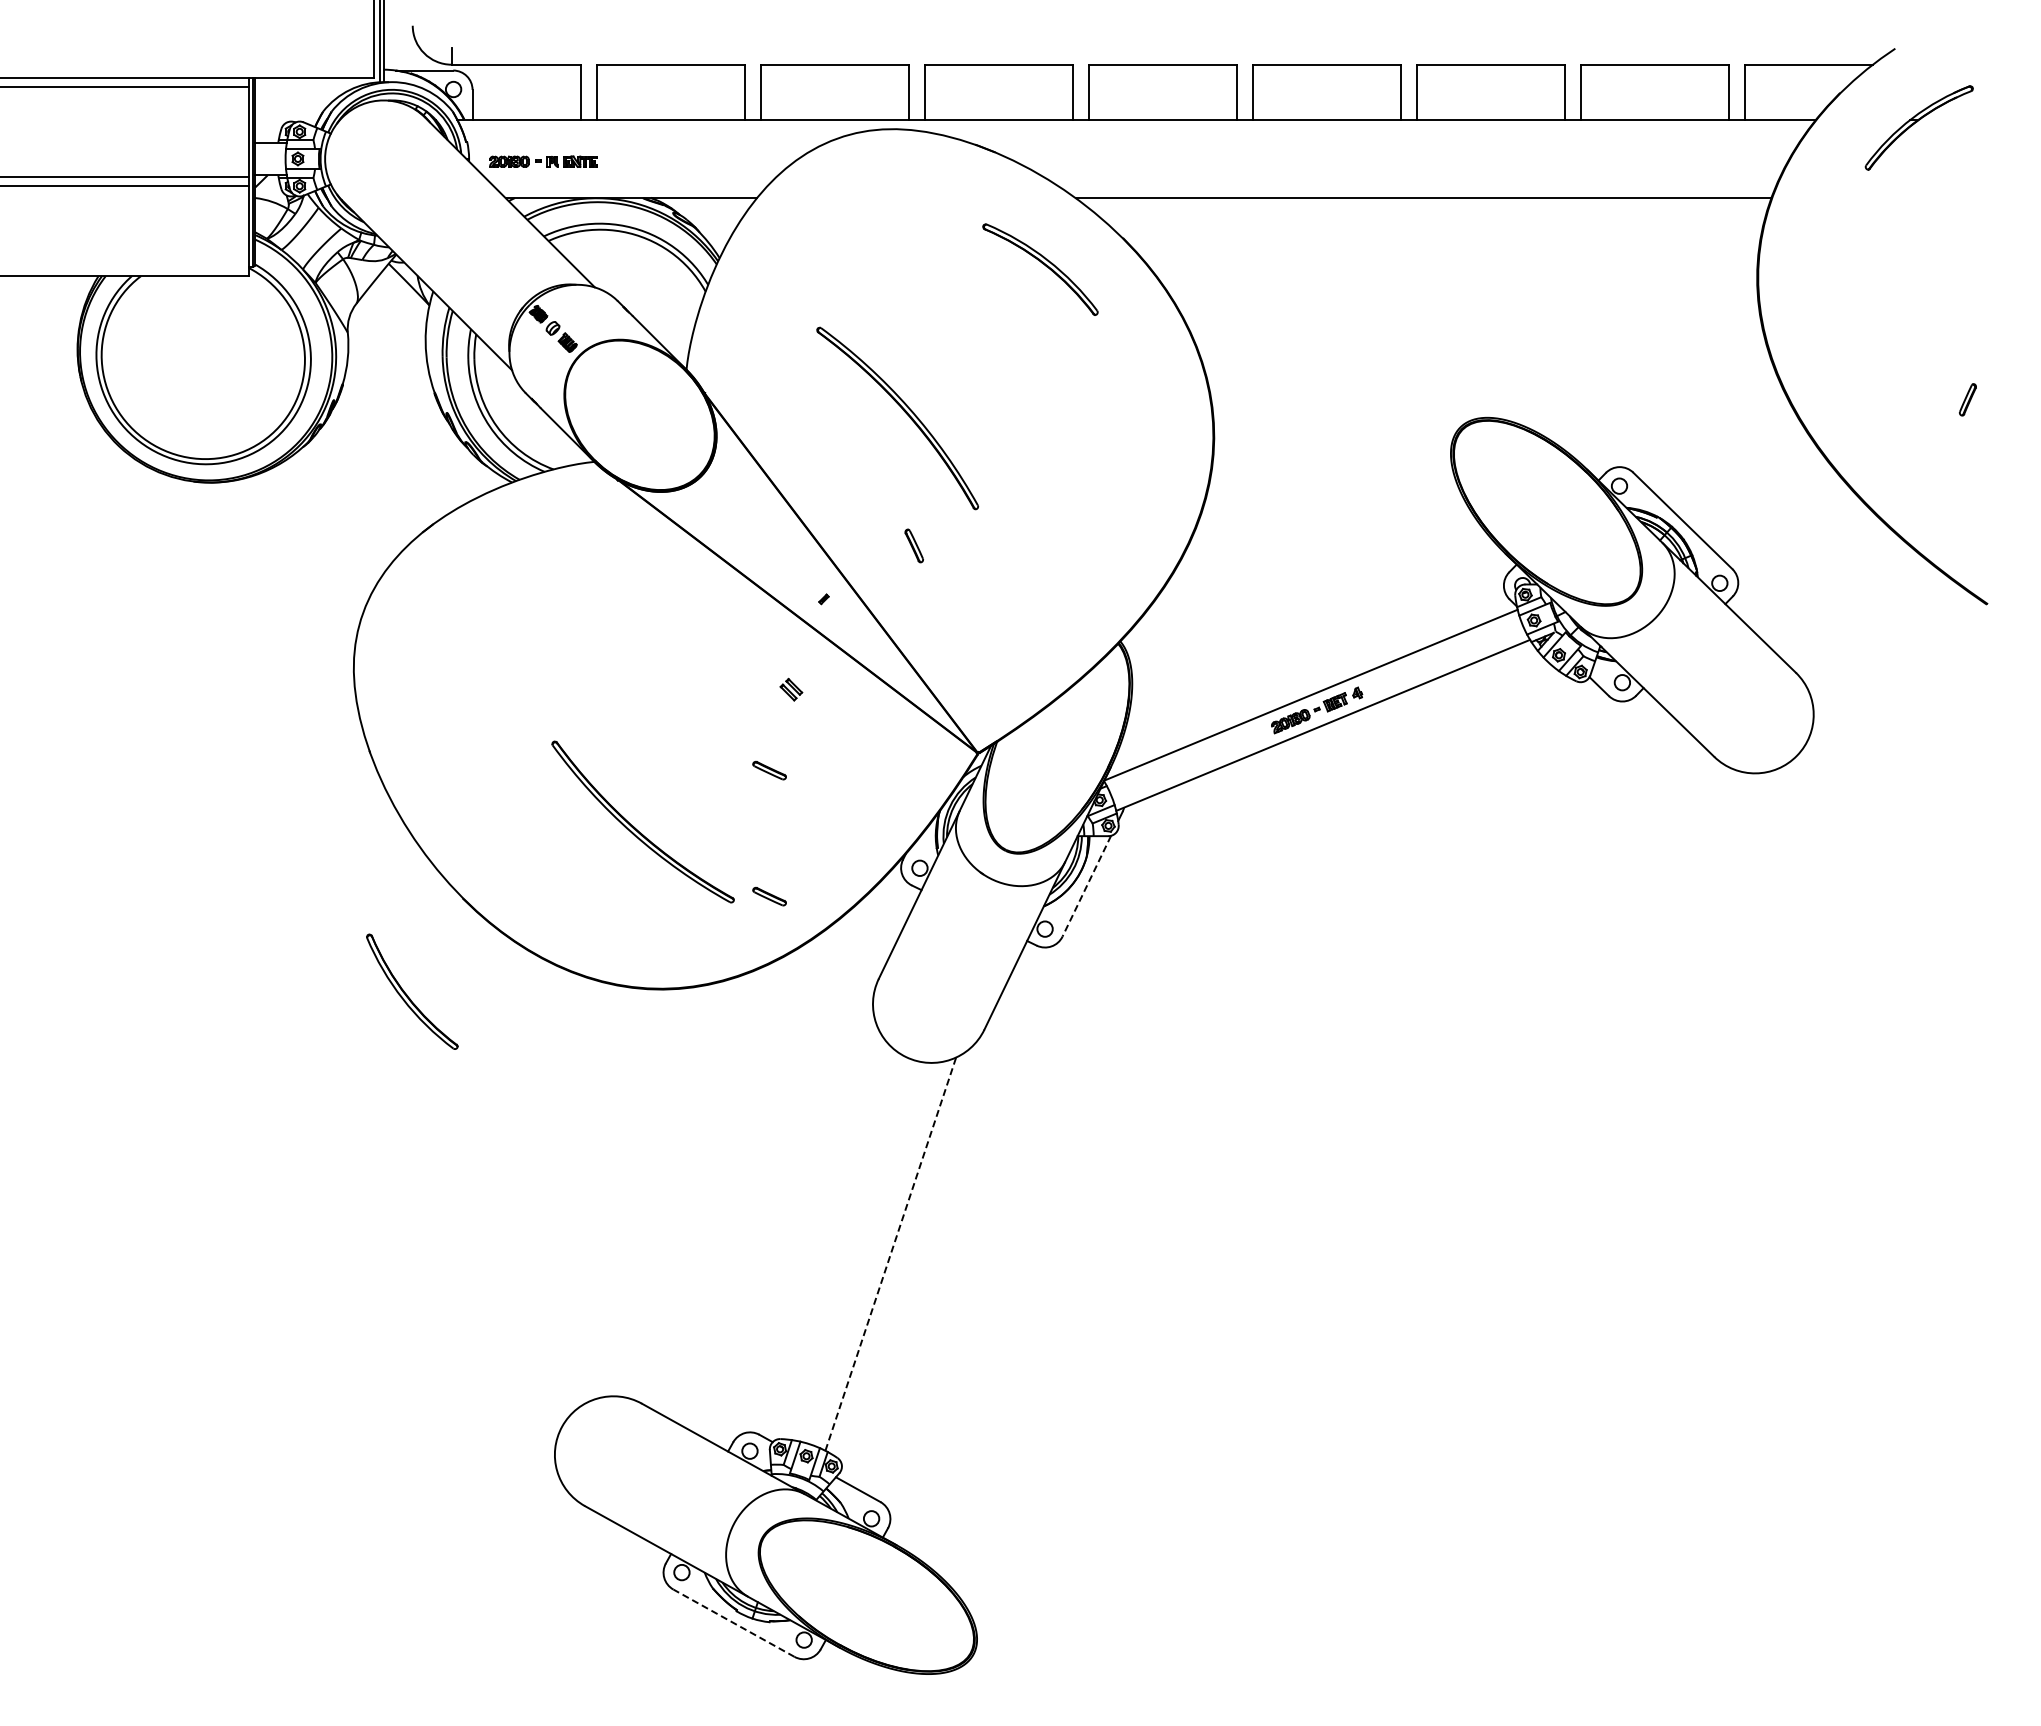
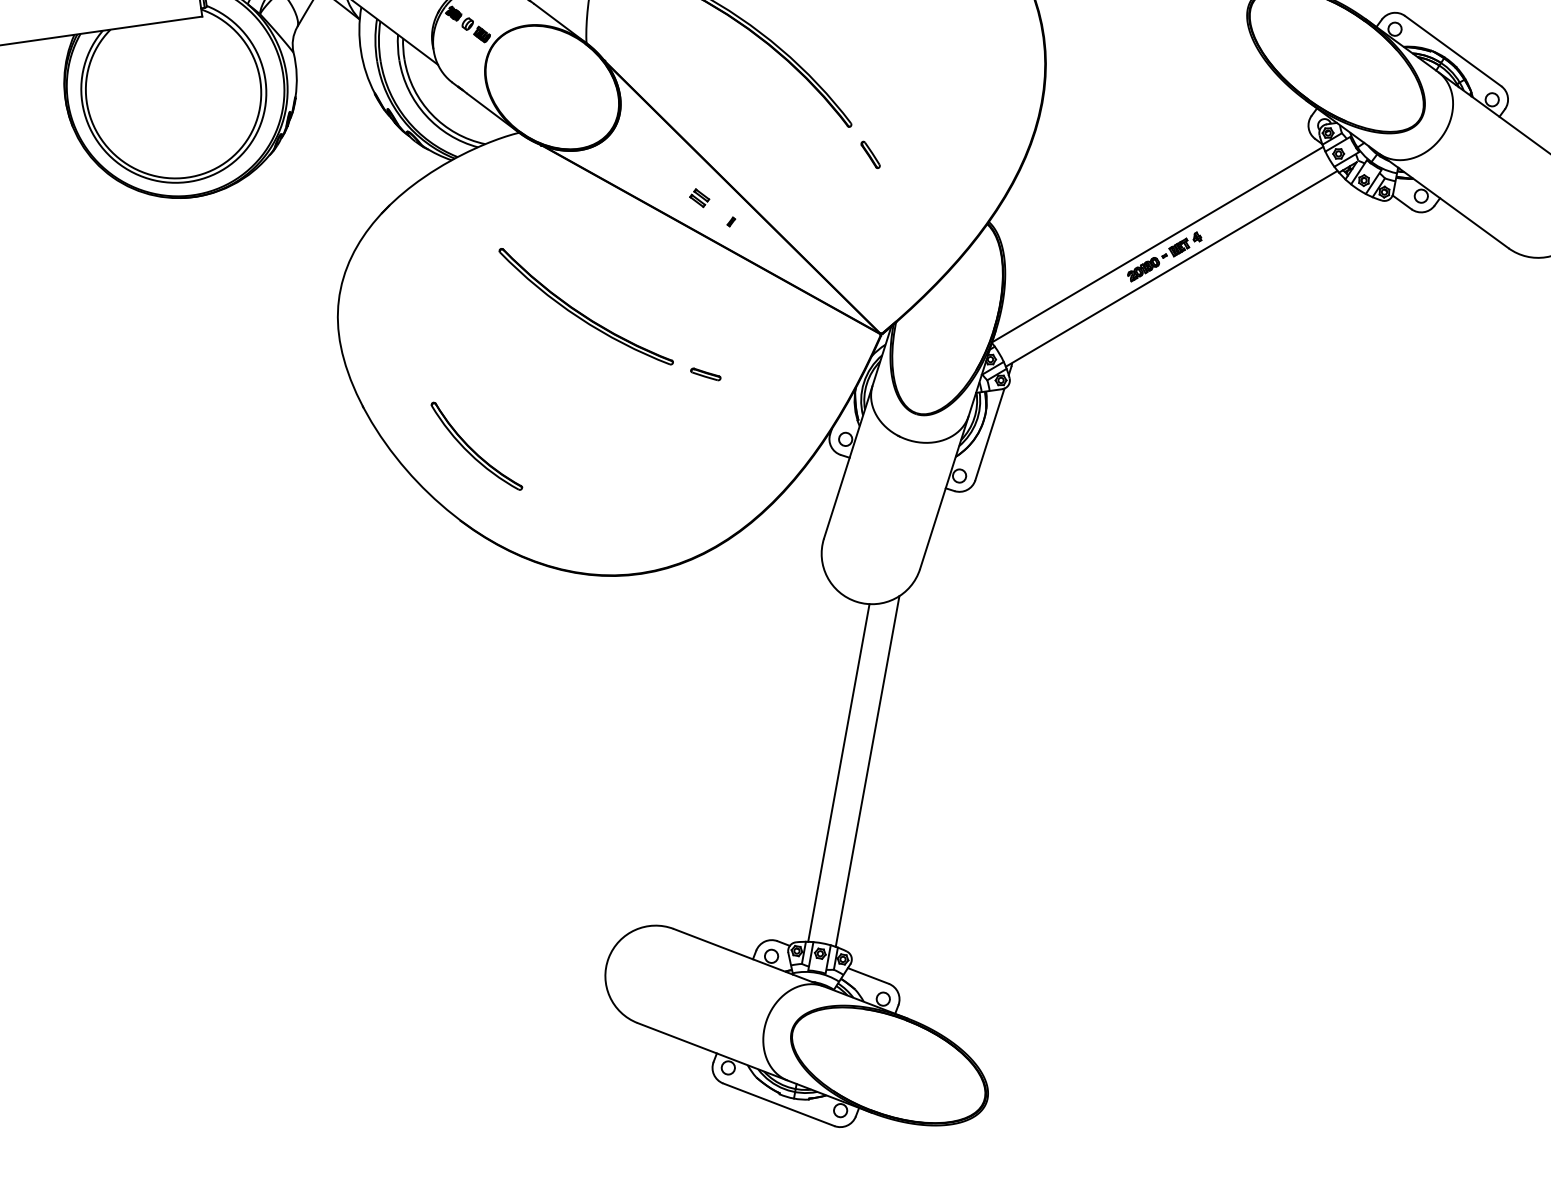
part: (913, 545) -> (869, 154), moved
part: (791, 689) -> (699, 197), moved
part: (635, 827) -> (580, 312), moved
line: (1086, 886) -> (989, 434), dashed -> solid
part: (769, 896) -> (720, 481), removed
part: (412, 991) -> (476, 445), moved
line: (857, 1250) -> (838, 772), added
line: (890, 1253) -> (867, 770), dashed -> solid
line: (733, 1622) -> (778, 1104), dashed -> solid

